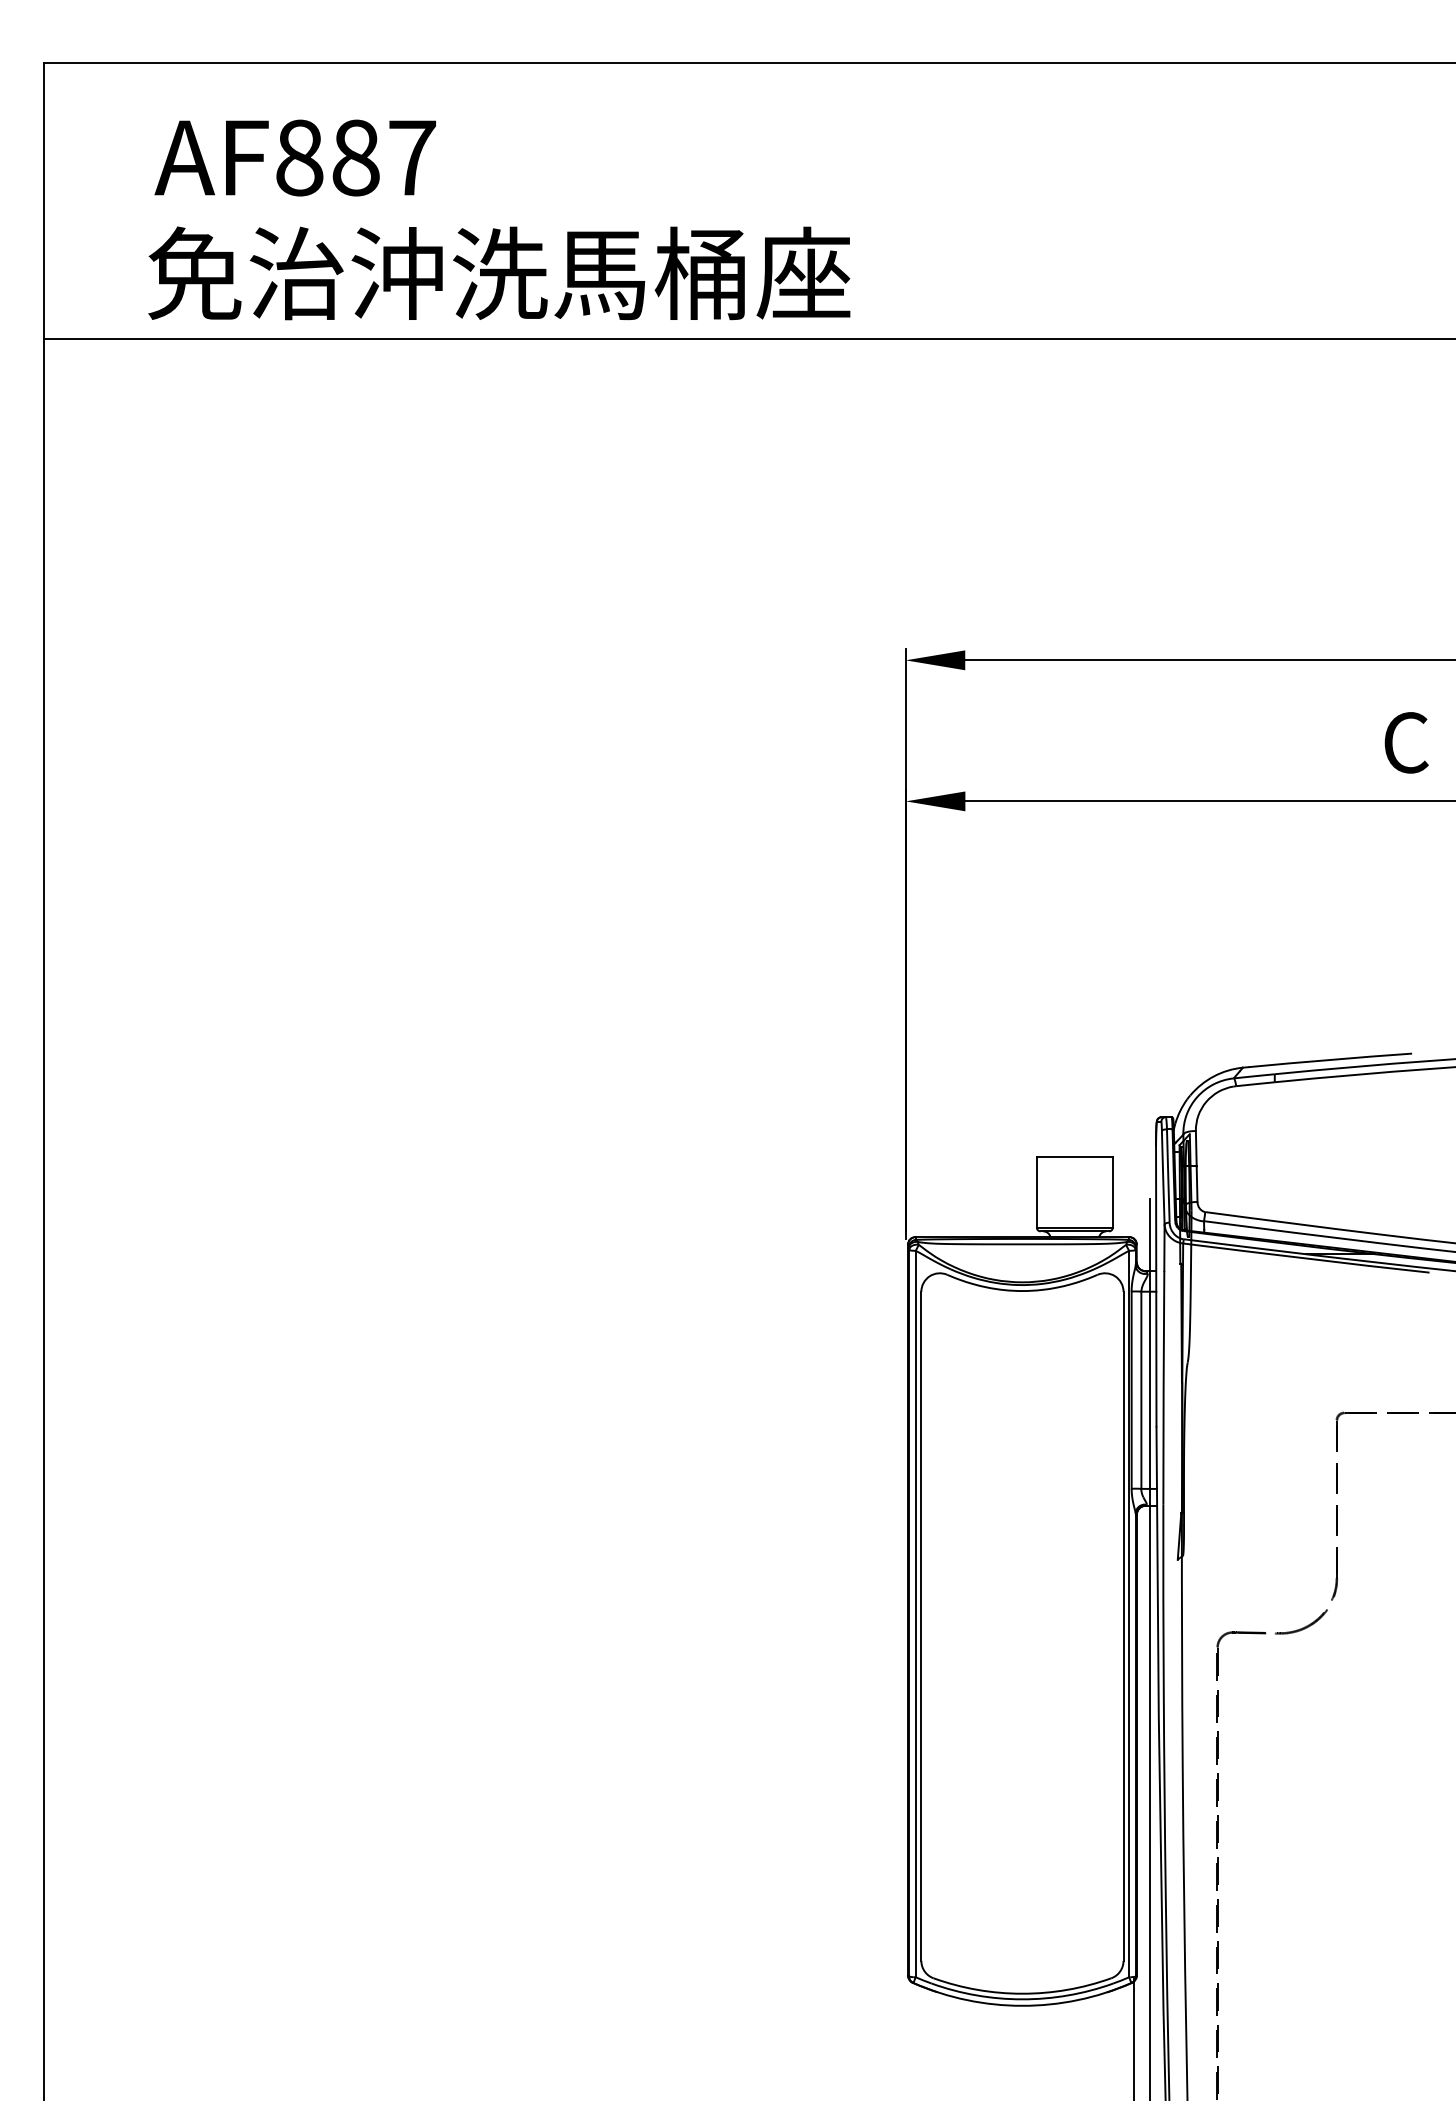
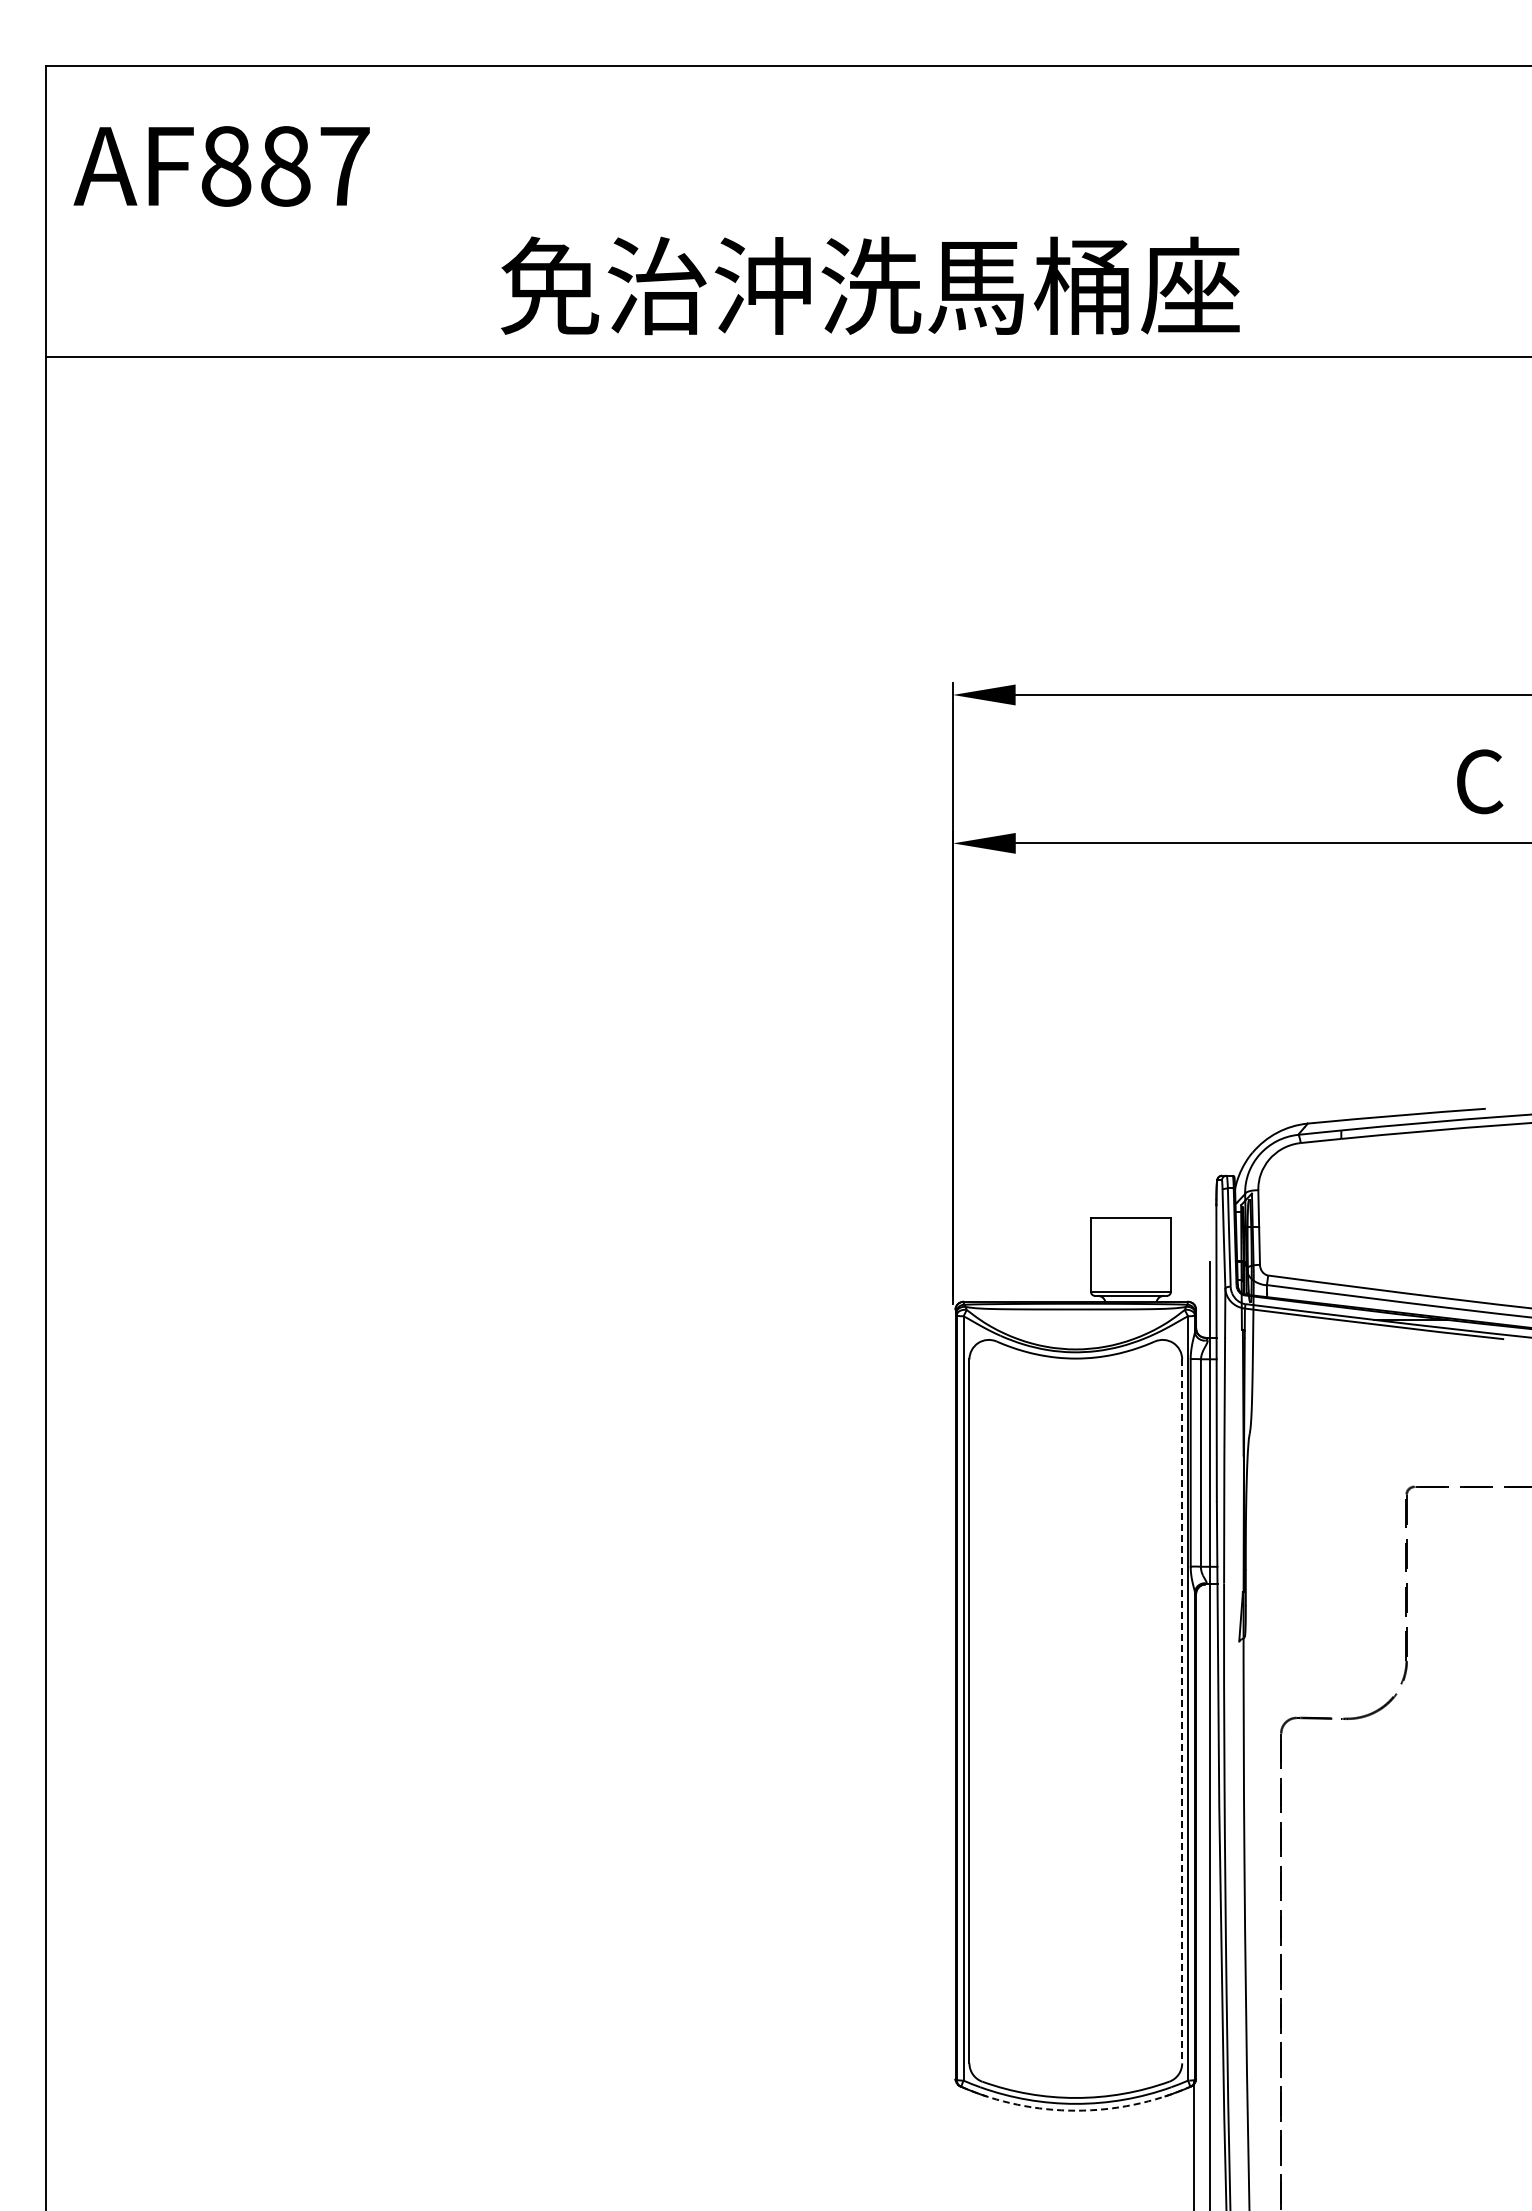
text: (295, 158) -> (221, 166), moved
text: (499, 273) -> (870, 285), moved
line: (1123, 1626) -> (1182, 1711), solid -> dashed
arc: (1022, 2005) -> (1075, 2110), solid -> dashed

